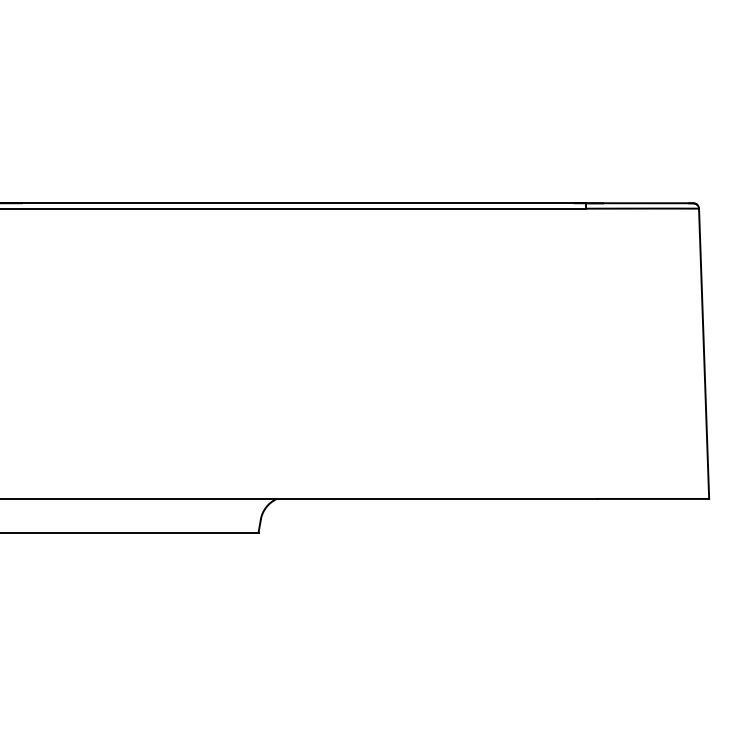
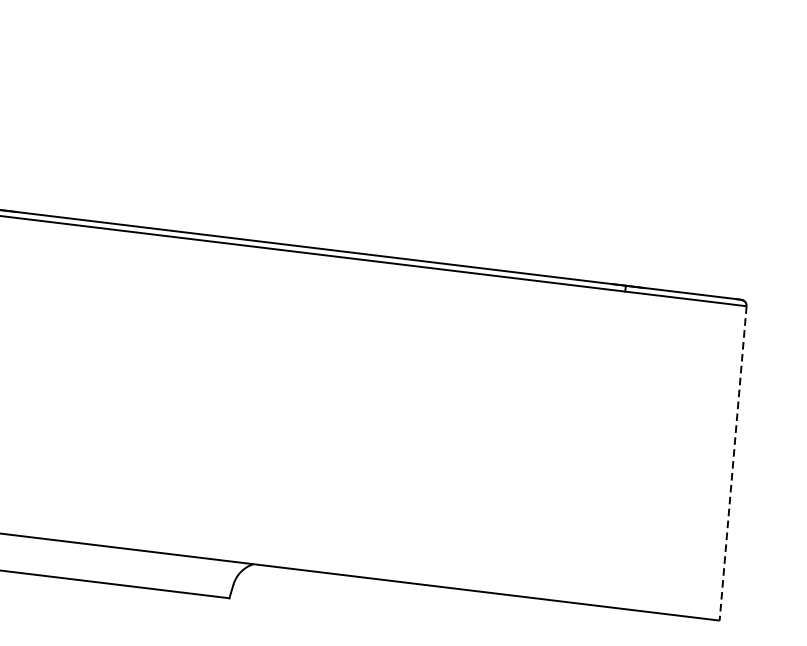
line: (704, 354) -> (733, 464), solid -> dashed

